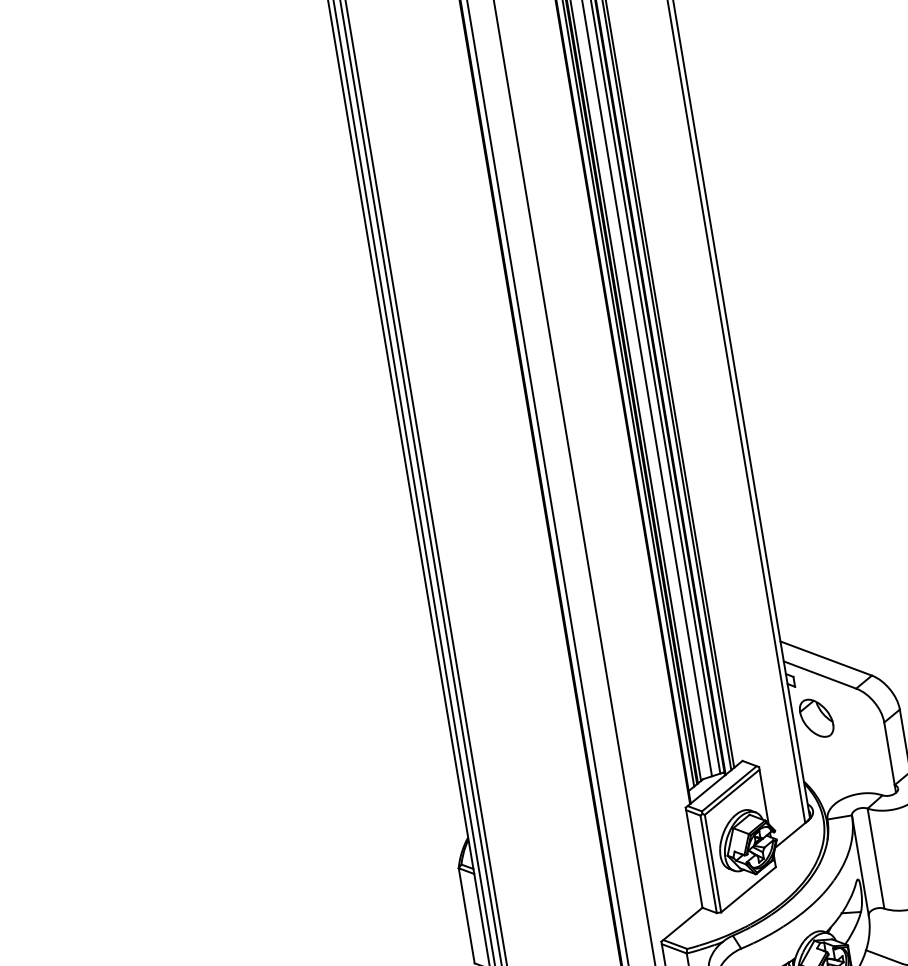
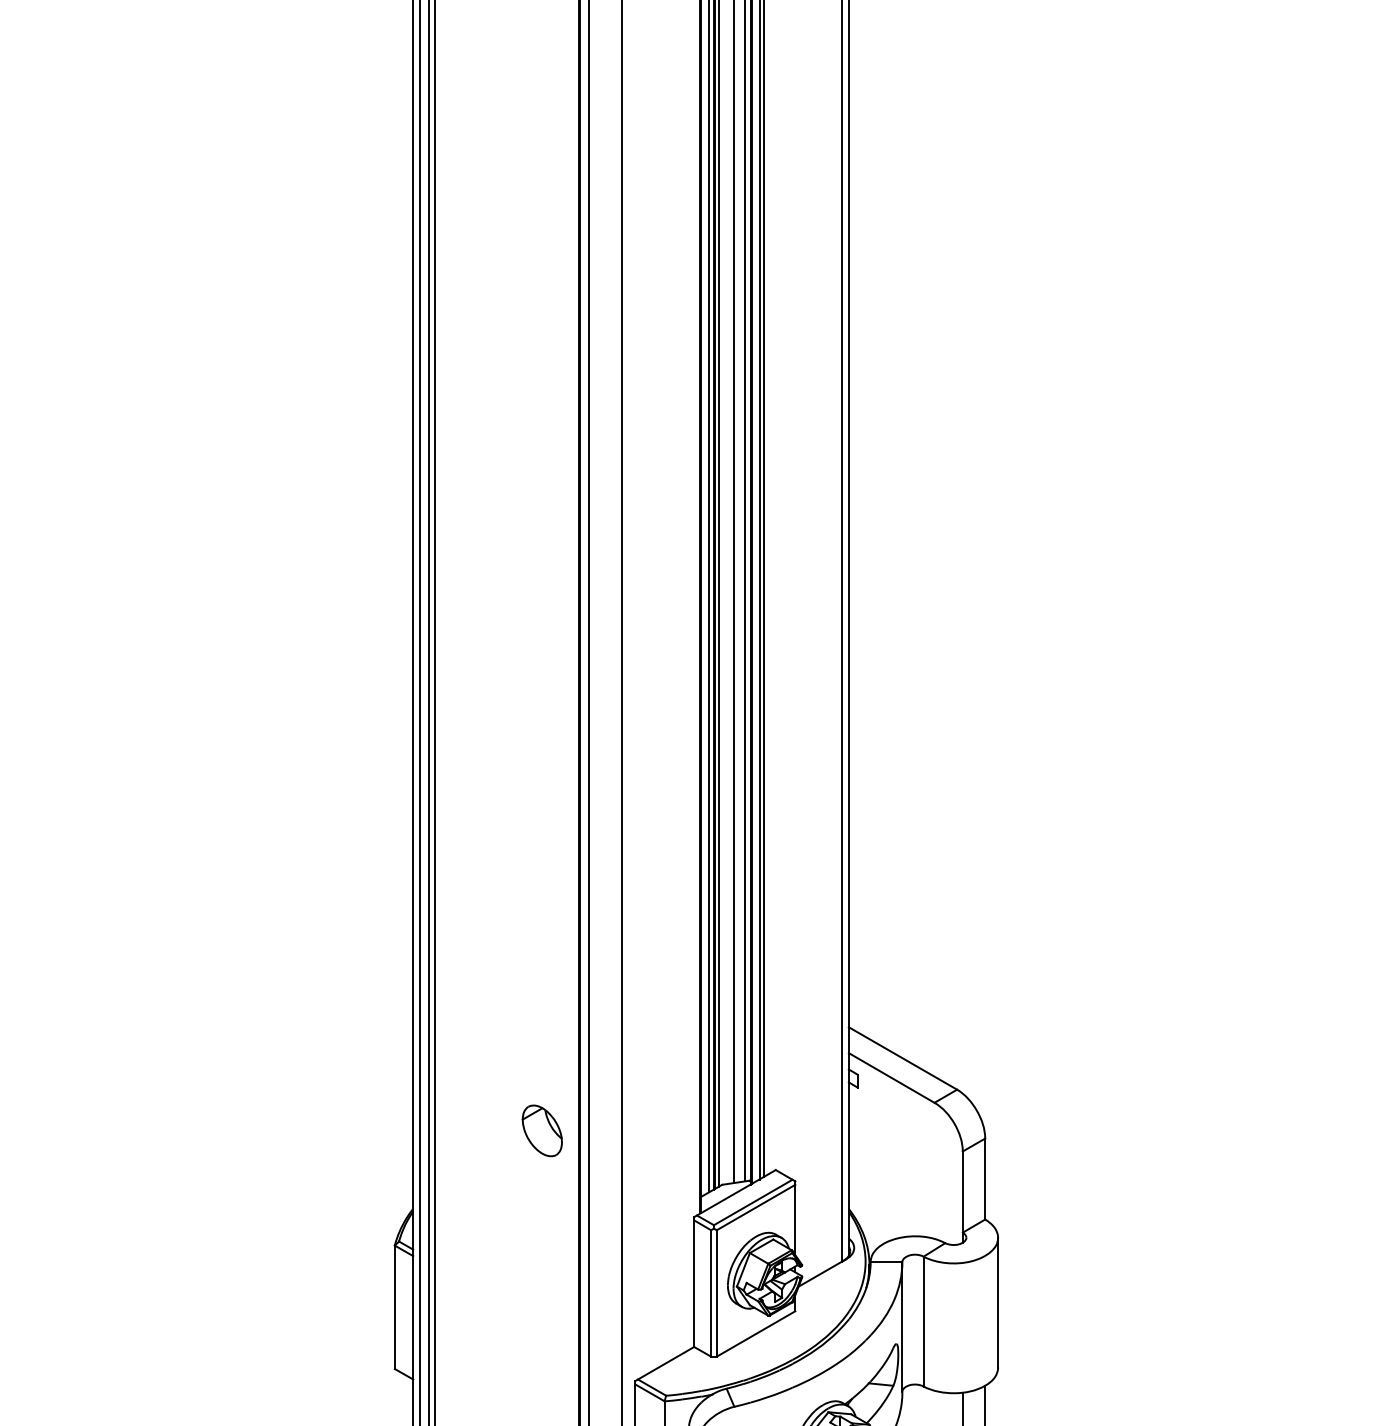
part: (815, 718) -> (541, 1130), moved

